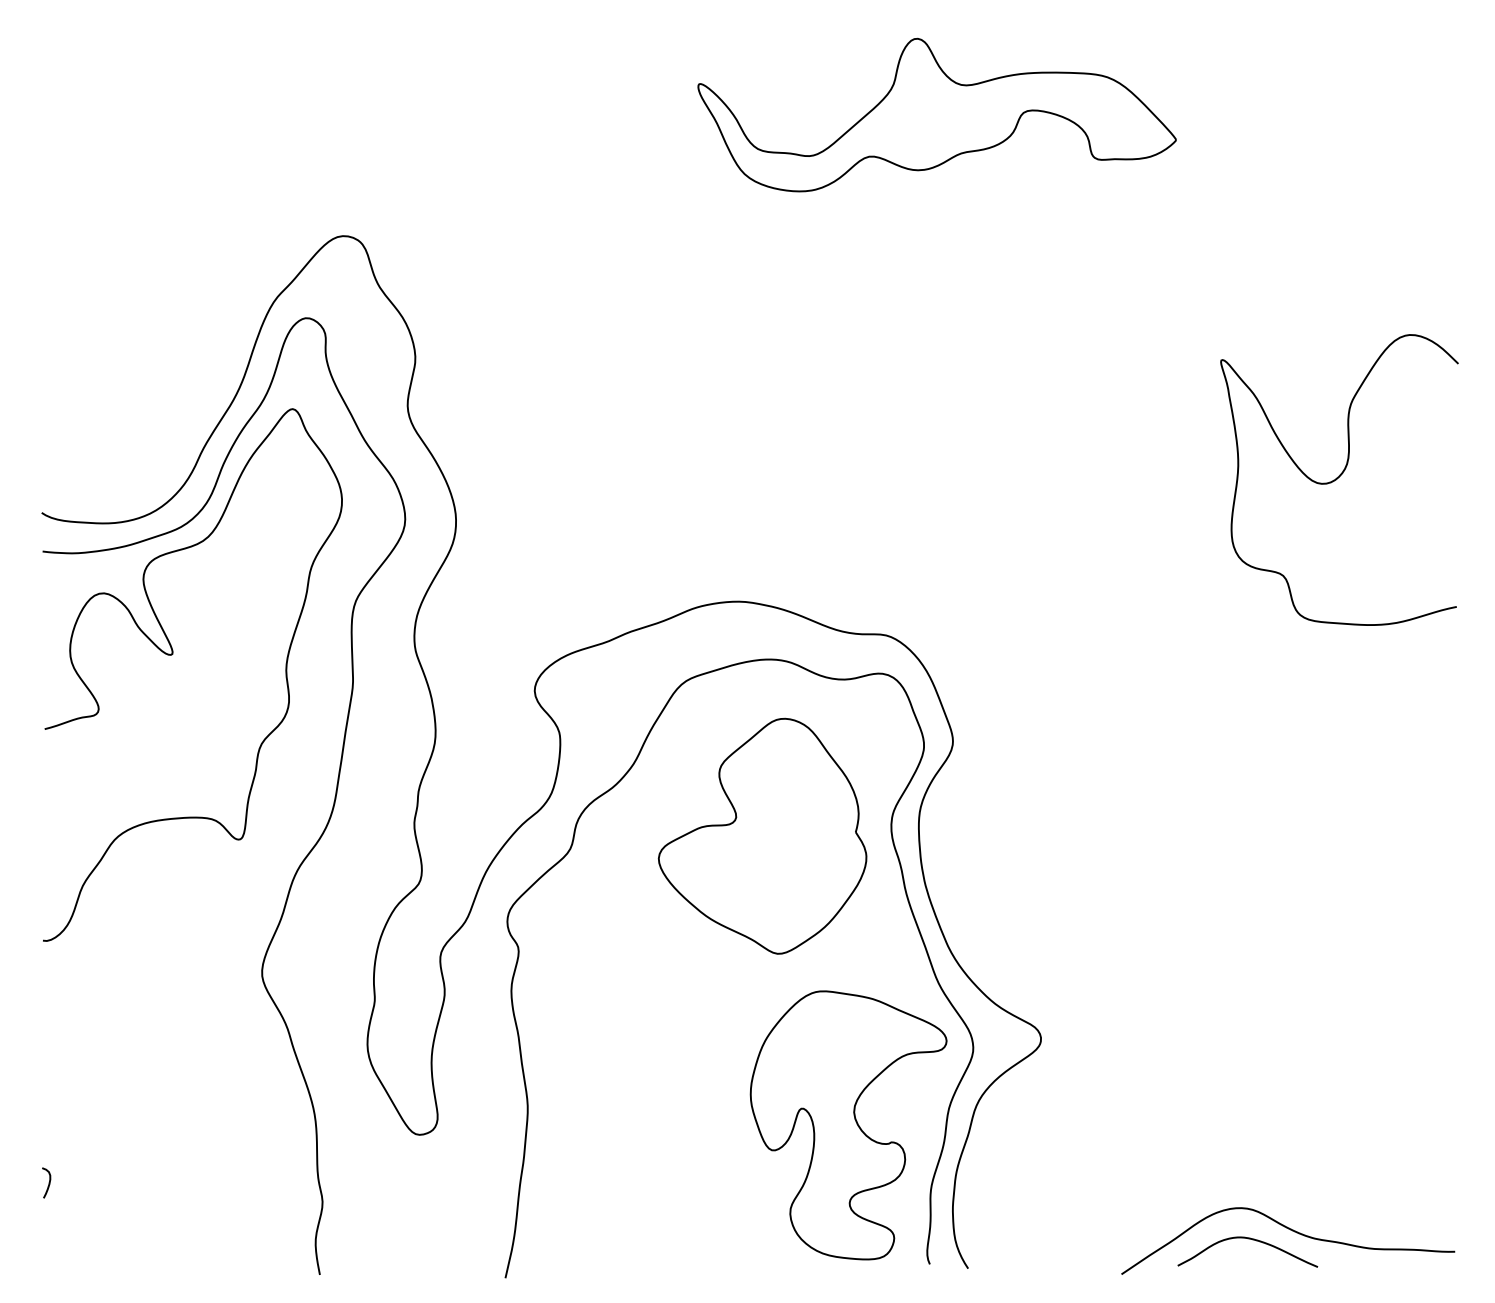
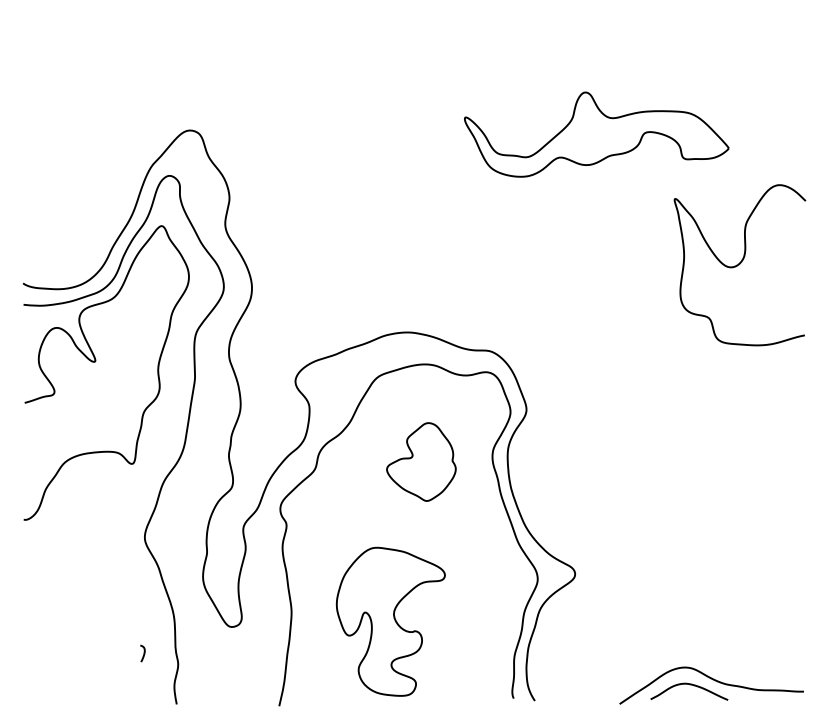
part: (936, 114) -> (596, 134), moved
part: (762, 835) -> (421, 461), size x0.6
part: (847, 1124) -> (390, 621), moved
curve: (47, 1182) -> (143, 653), moved

